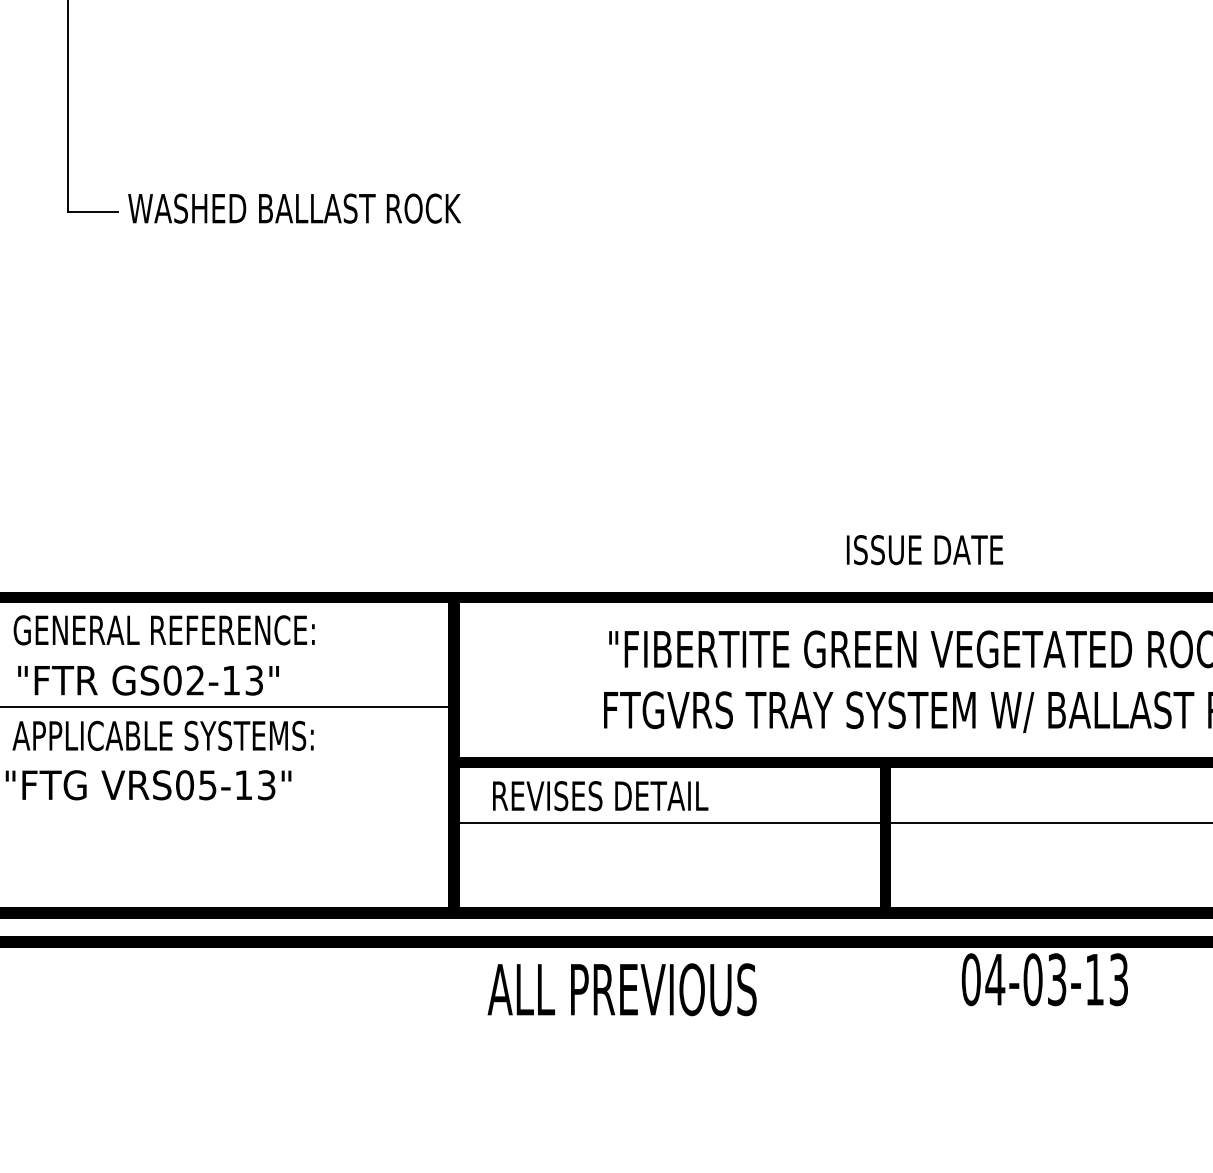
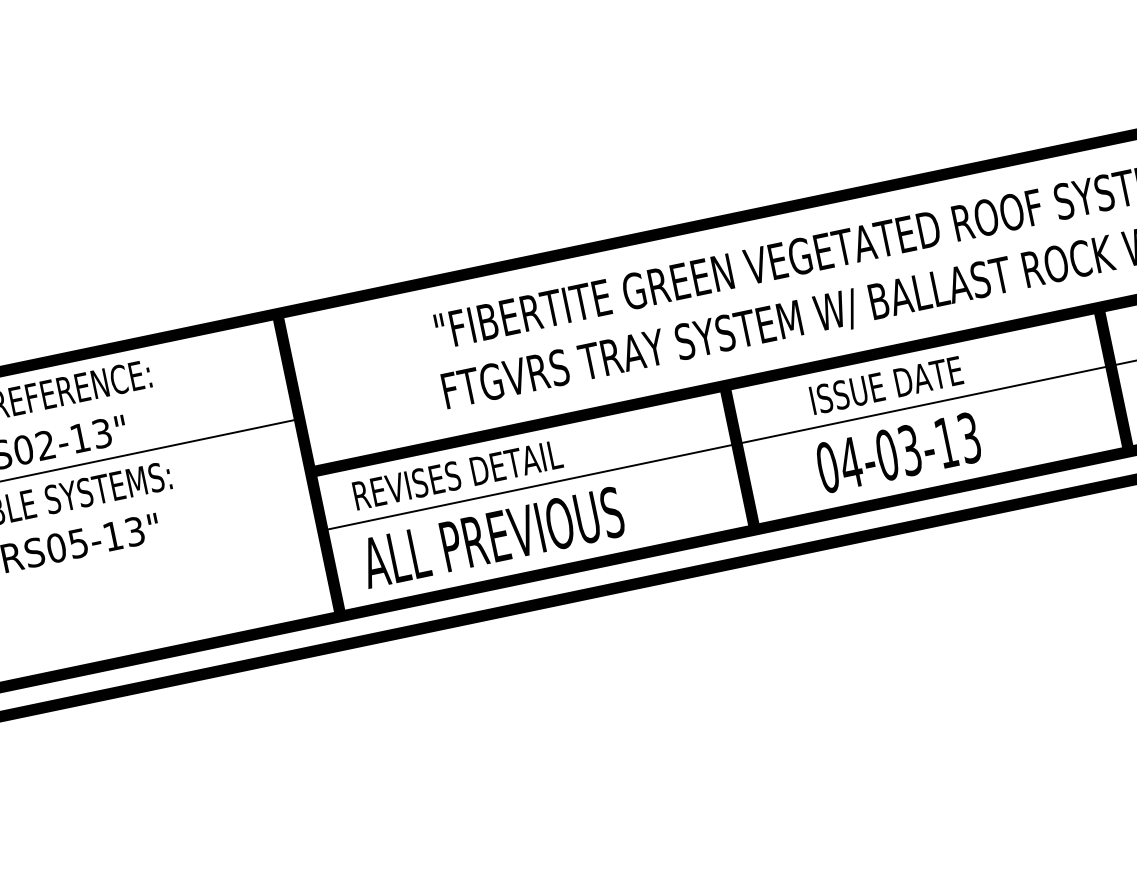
text: (924, 550) -> (886, 385), moved
text: (1044, 979) -> (898, 452), moved
text: (621, 989) -> (491, 537), moved

